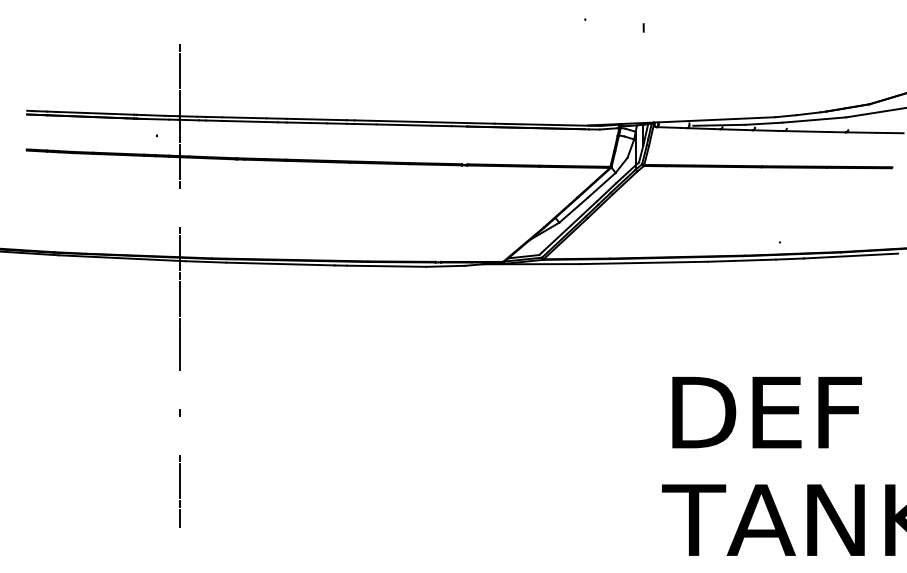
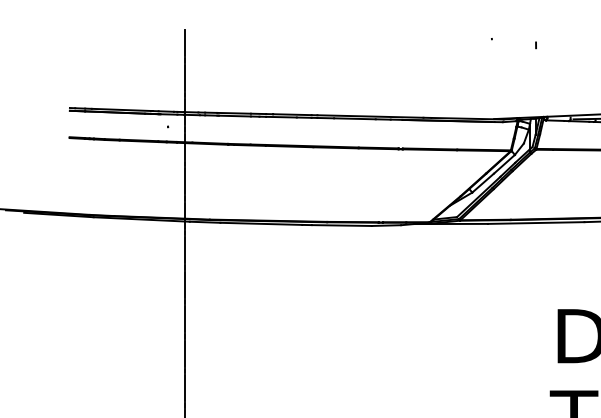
line: (179, 25) -> (185, 43), added
line: (179, 207) -> (185, 181), added
line: (179, 390) -> (185, 319), added
line: (179, 435) -> (185, 353), added

